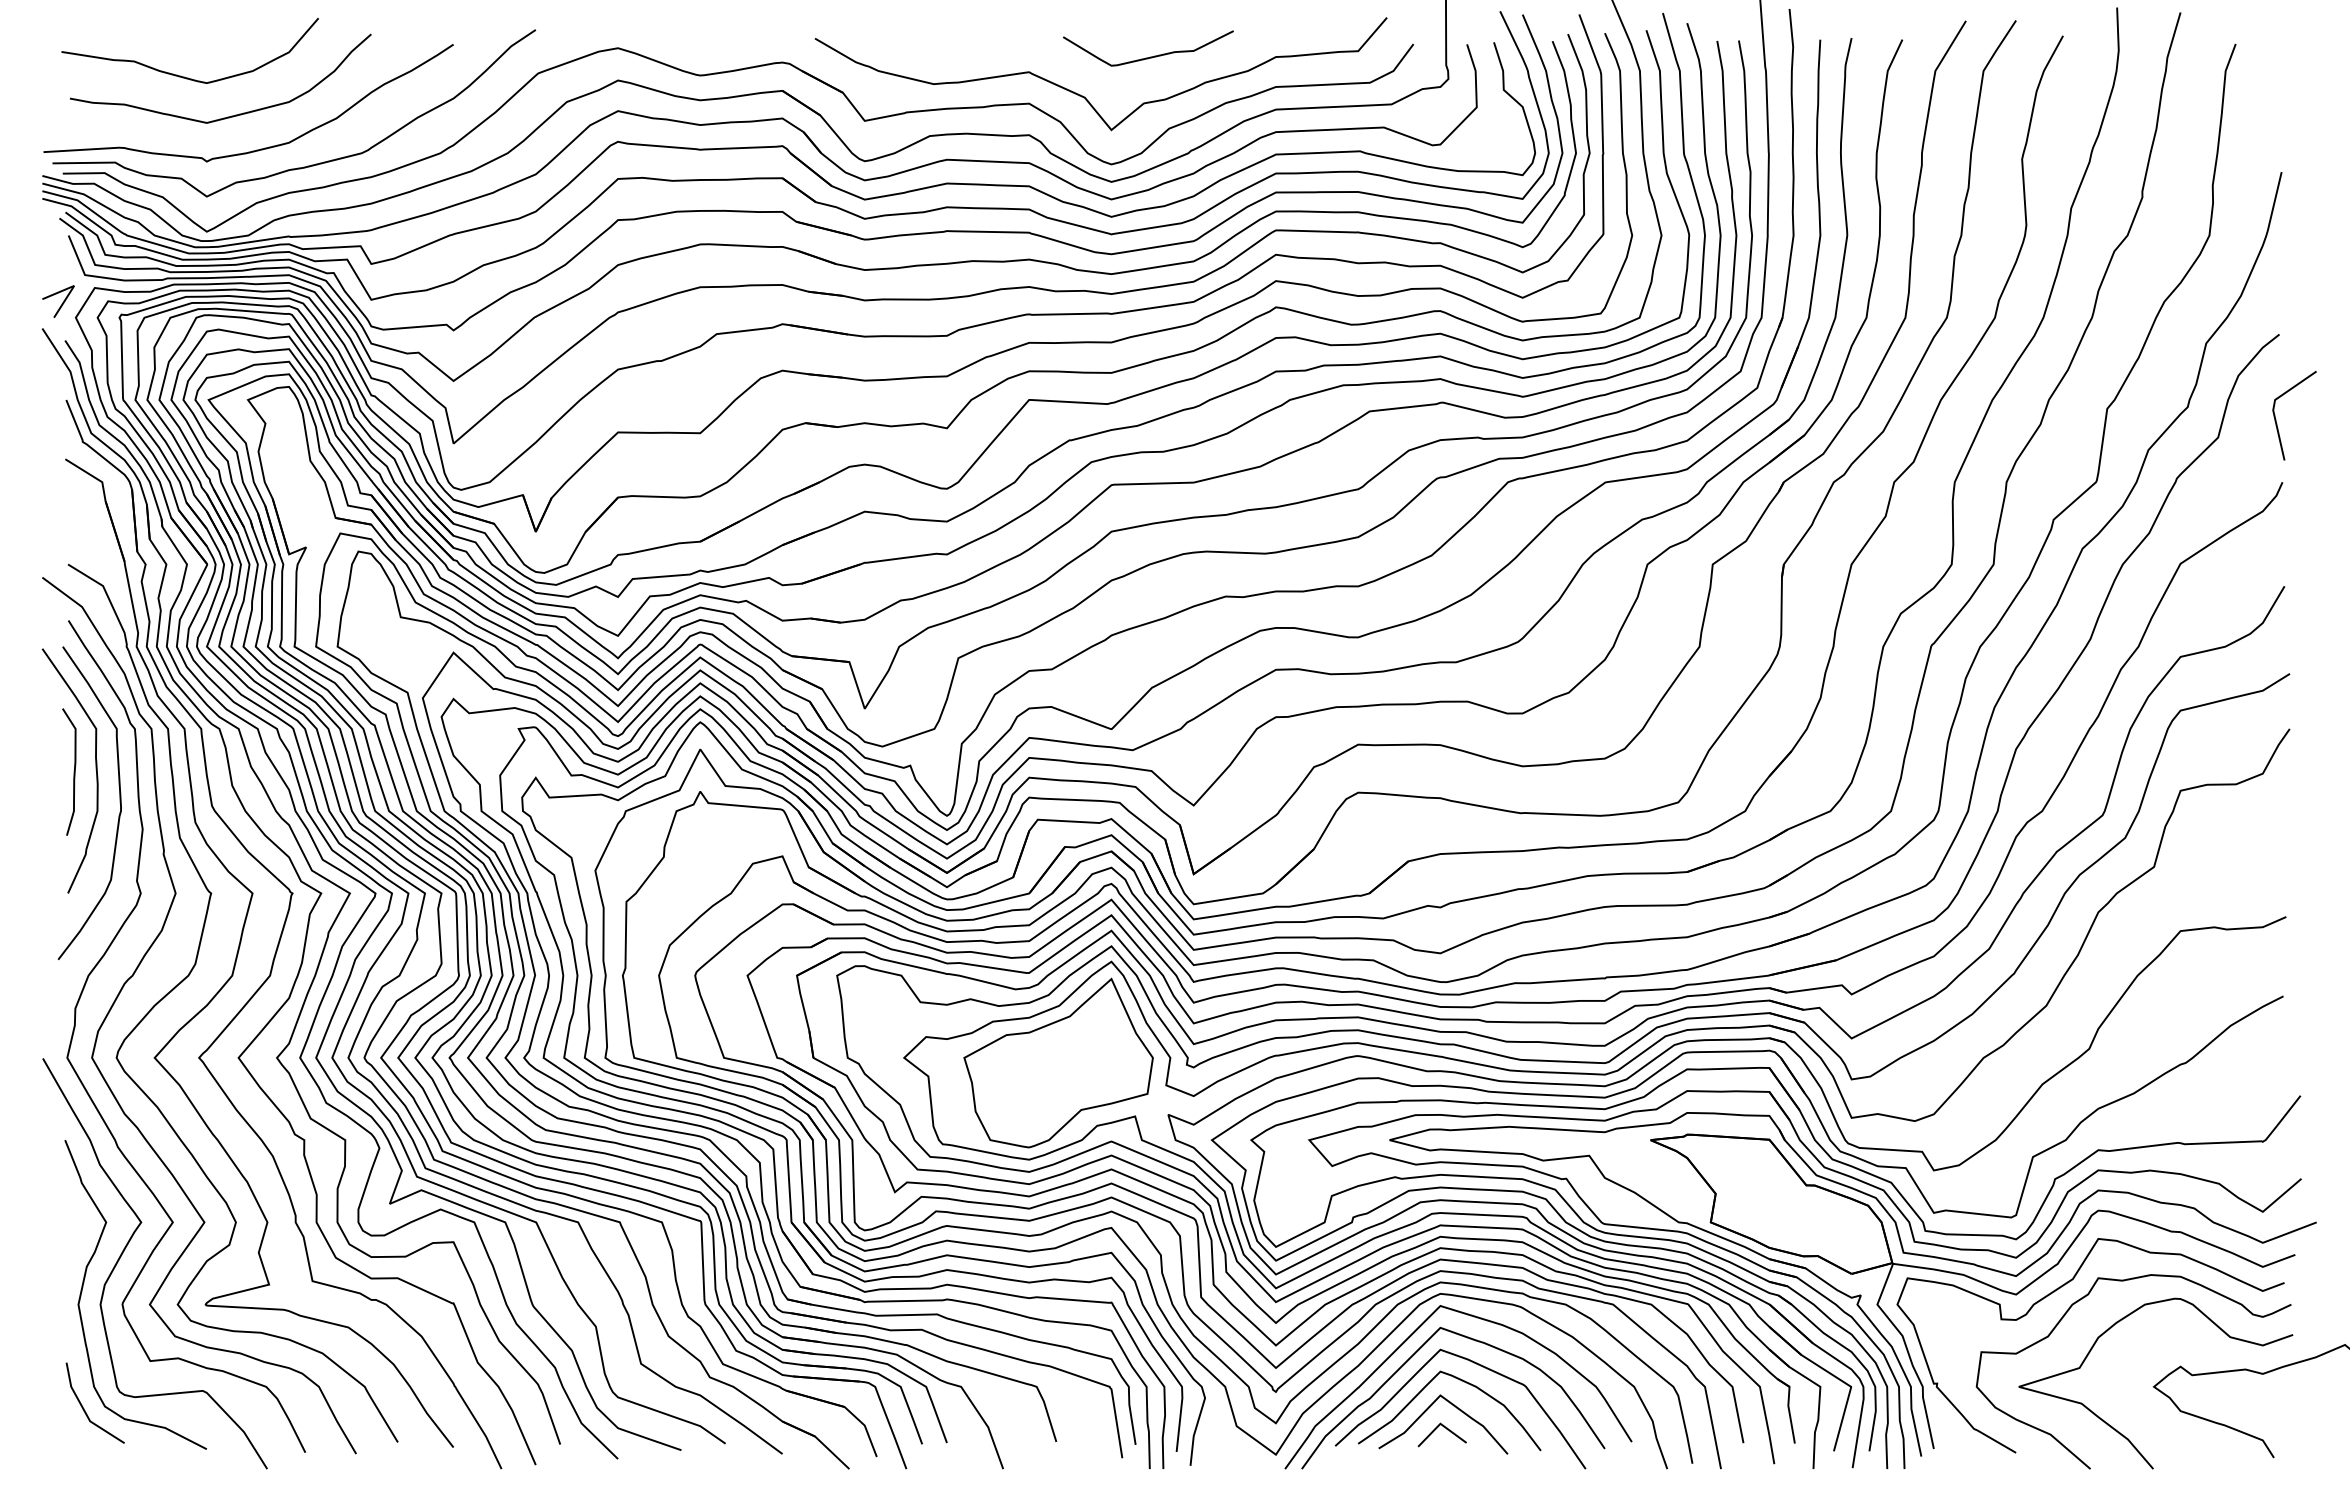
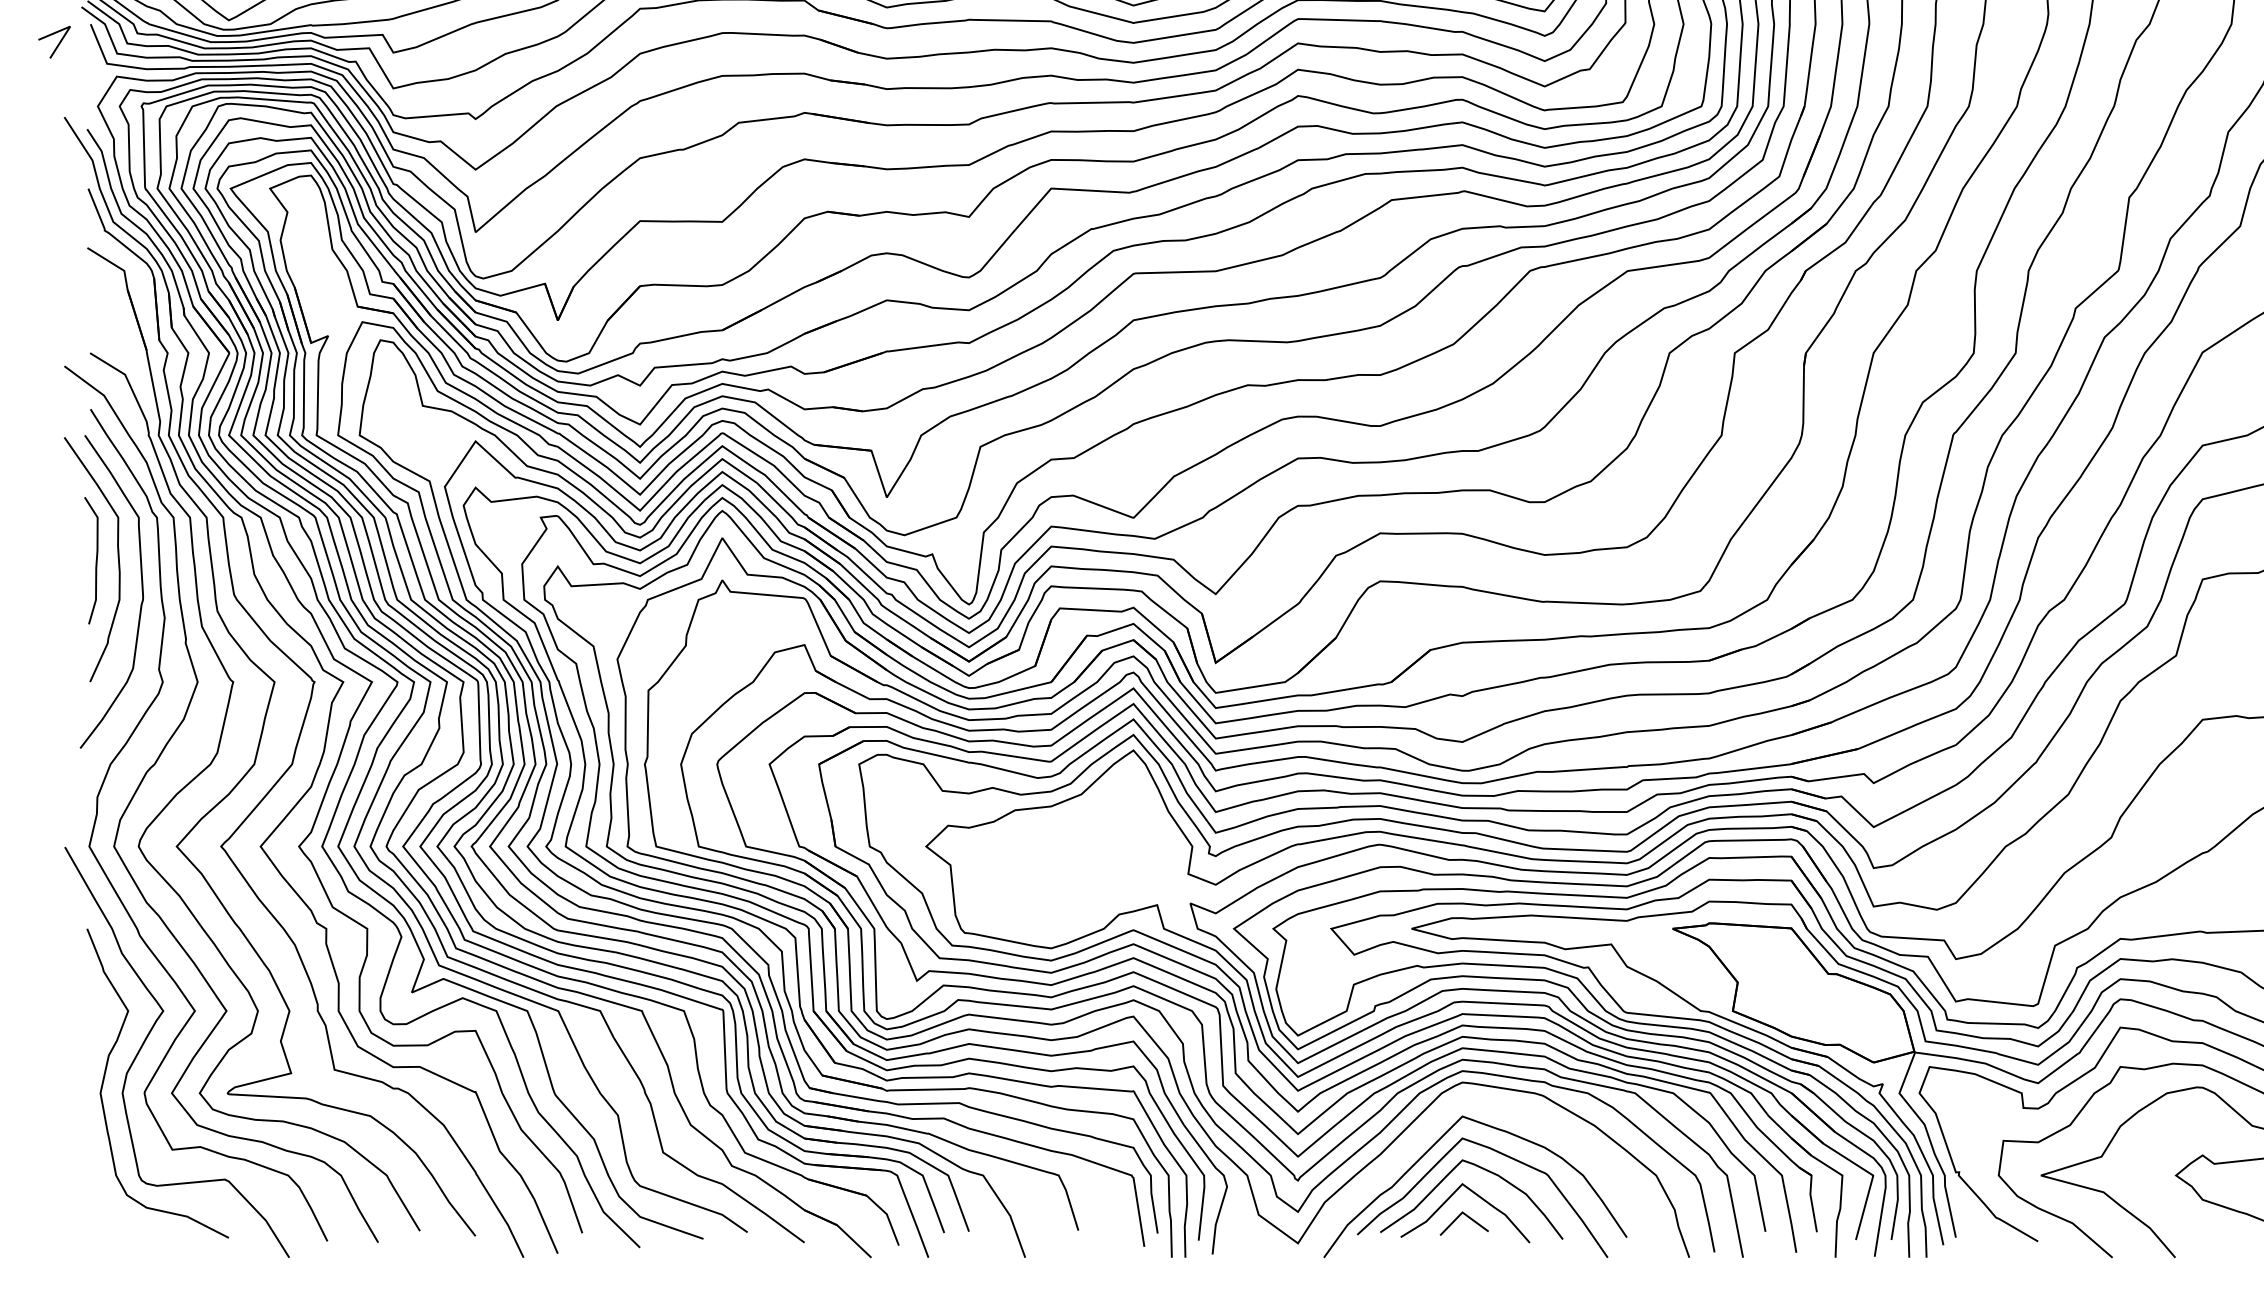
line: (62, 302) -> (58, 43), moved
part: (1058, 1062) -> (1080, 851), removed
curve: (1409, 1338) -> (1431, 1127), removed
line: (84, 1408) -> (106, 1197), removed

